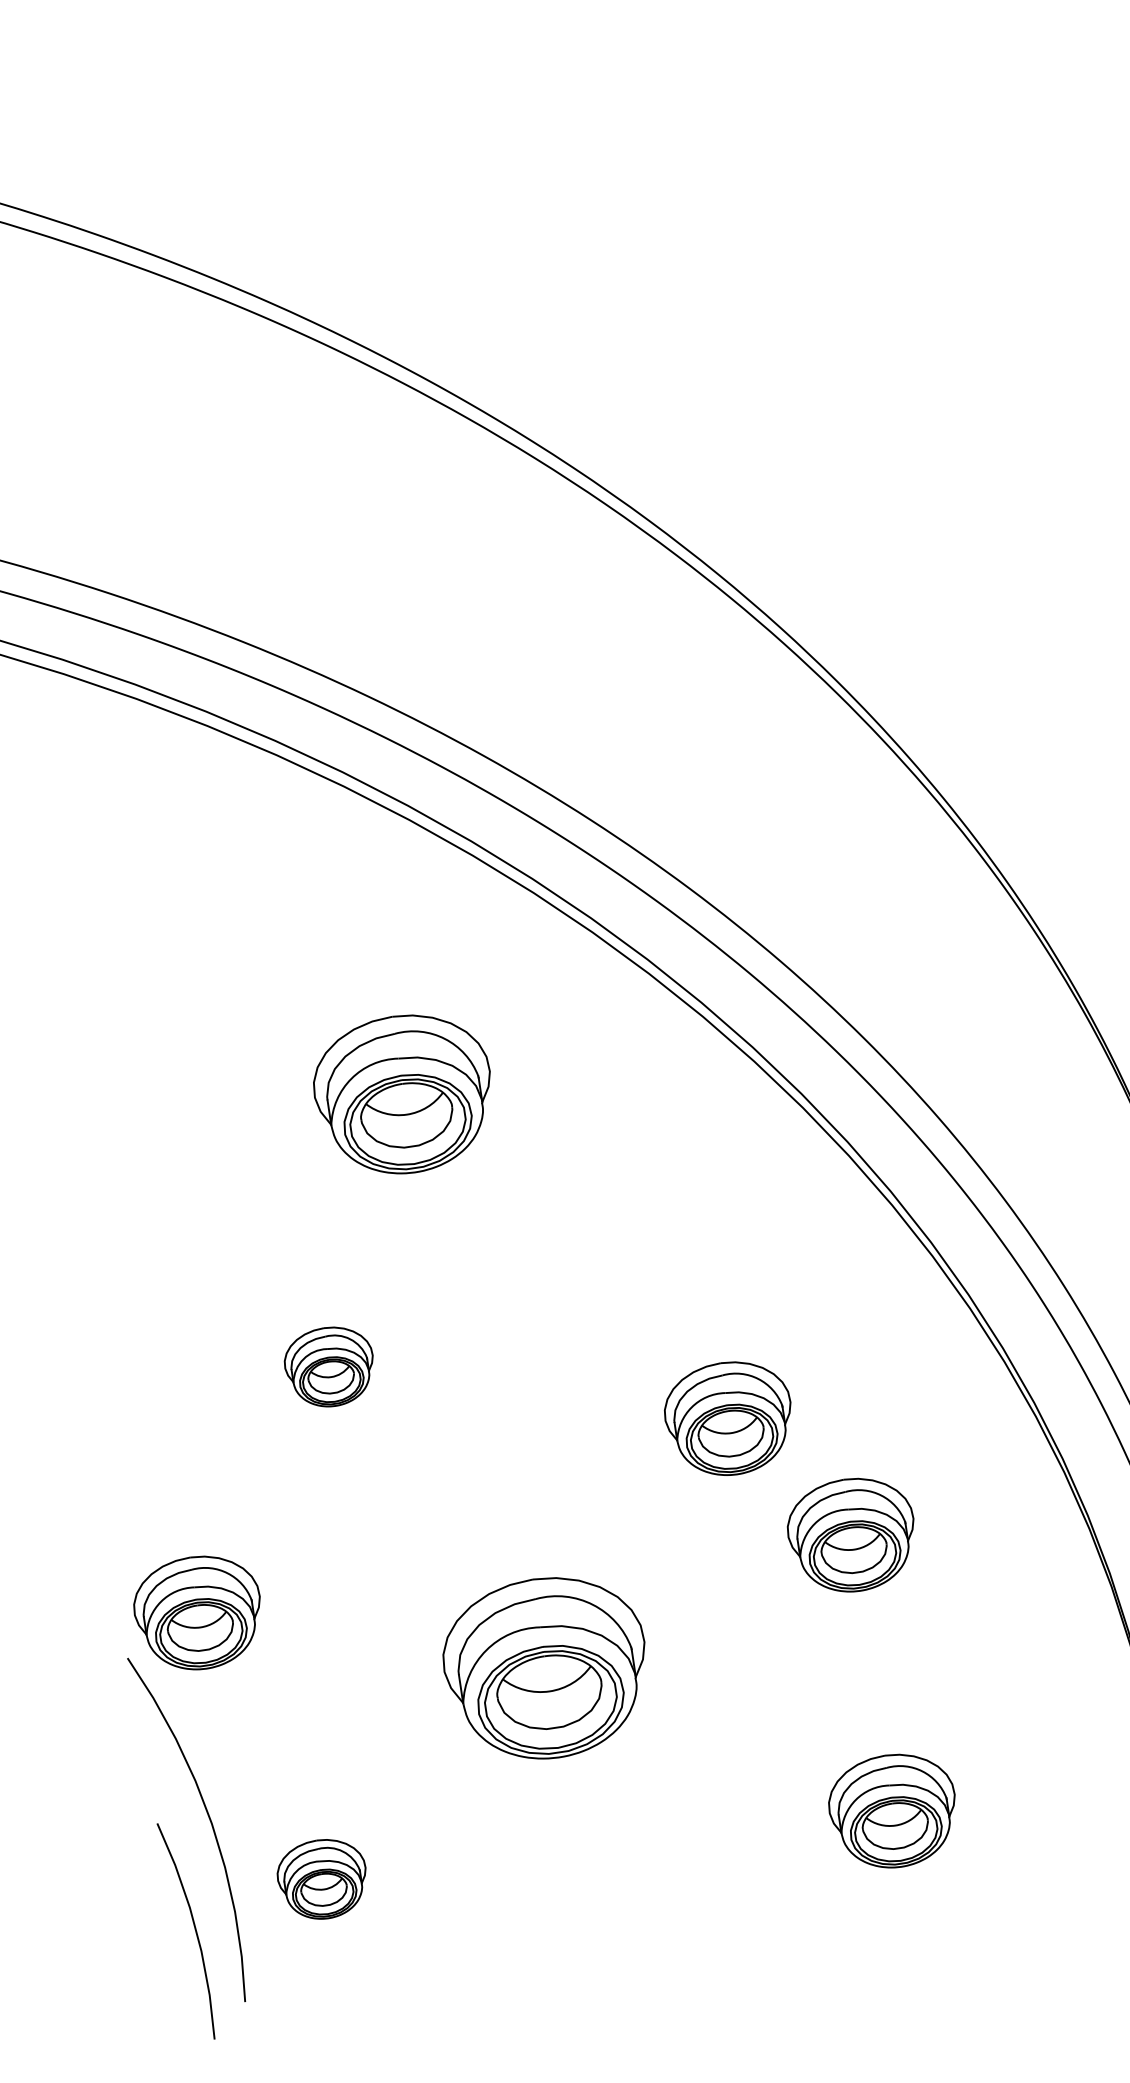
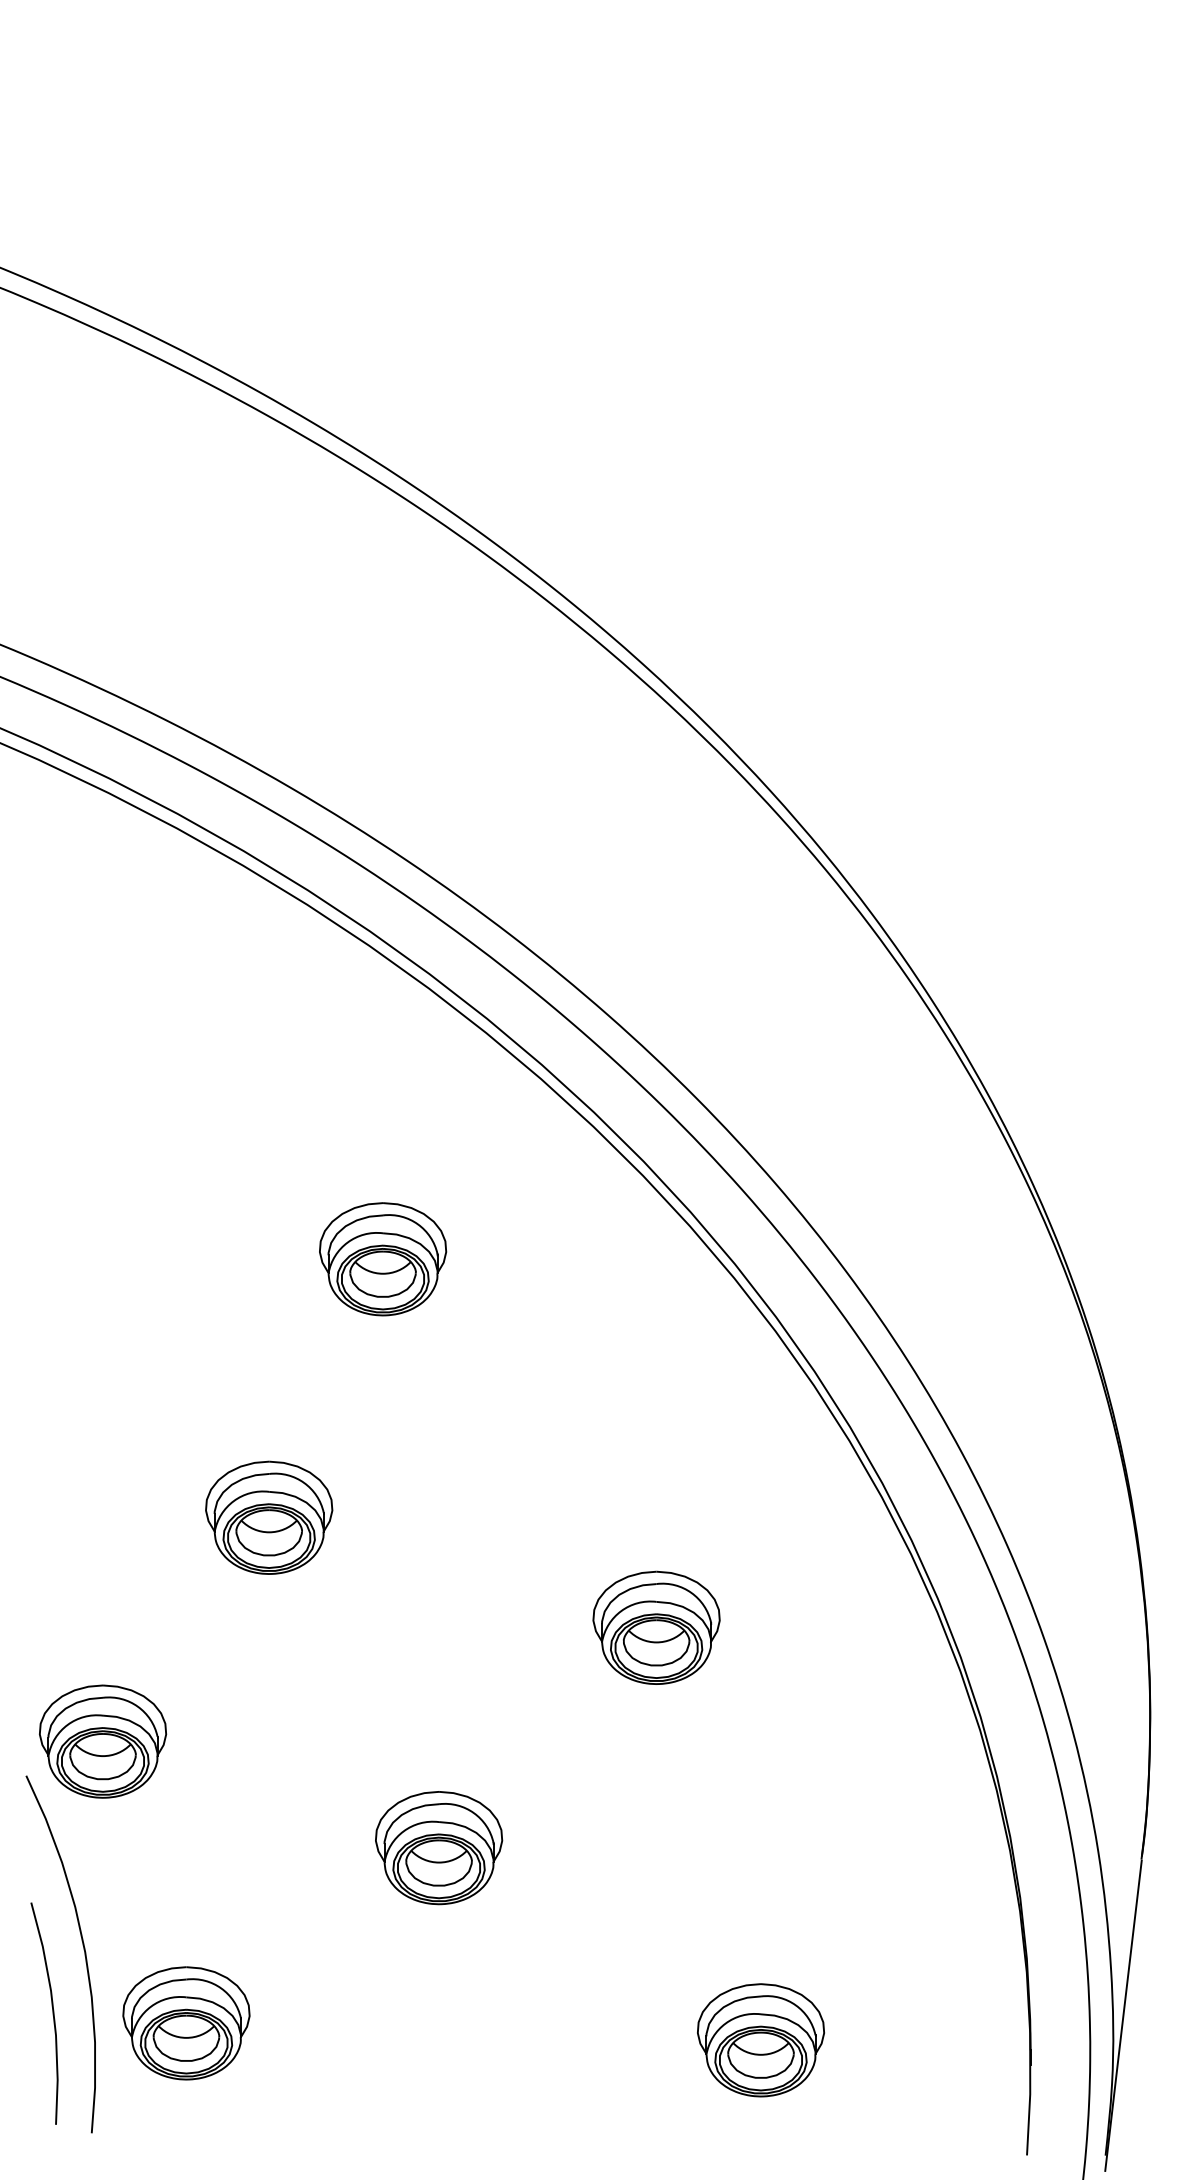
part: (404, 1094) -> (383, 1259), size x0.71
part: (329, 1366) -> (269, 1517), size x1.43
part: (851, 1535) -> (760, 1761), removed
part: (547, 1669) -> (439, 1848), size x0.62
part: (322, 1879) -> (186, 2023), size x1.43
curve: (194, 1929) -> (52, 2013), moved

